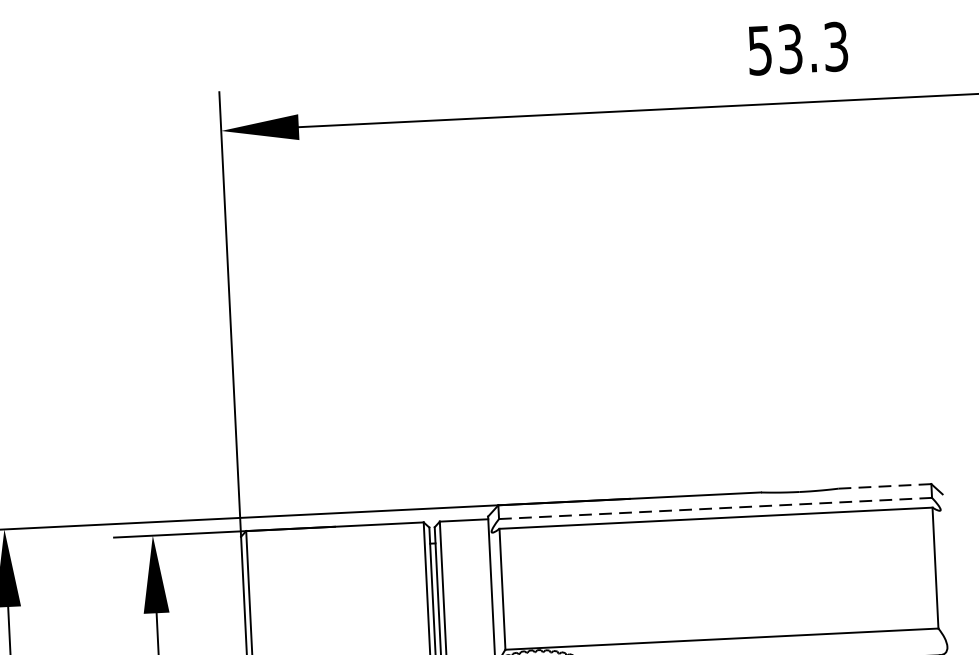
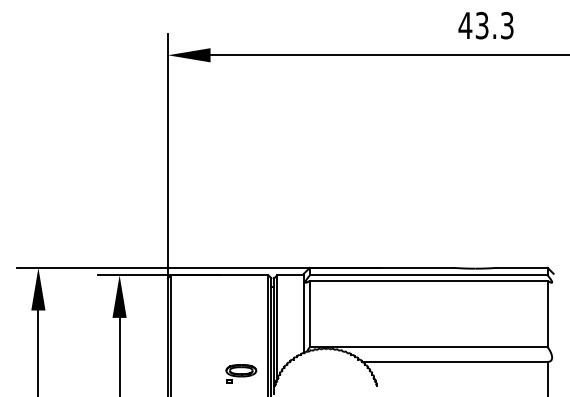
text: (760, 50) -> (465, 25), 53.3 -> 43.3
line: (885, 485) -> (522, 267), dashed -> solid
line: (715, 508) -> (428, 275), dashed -> solid

